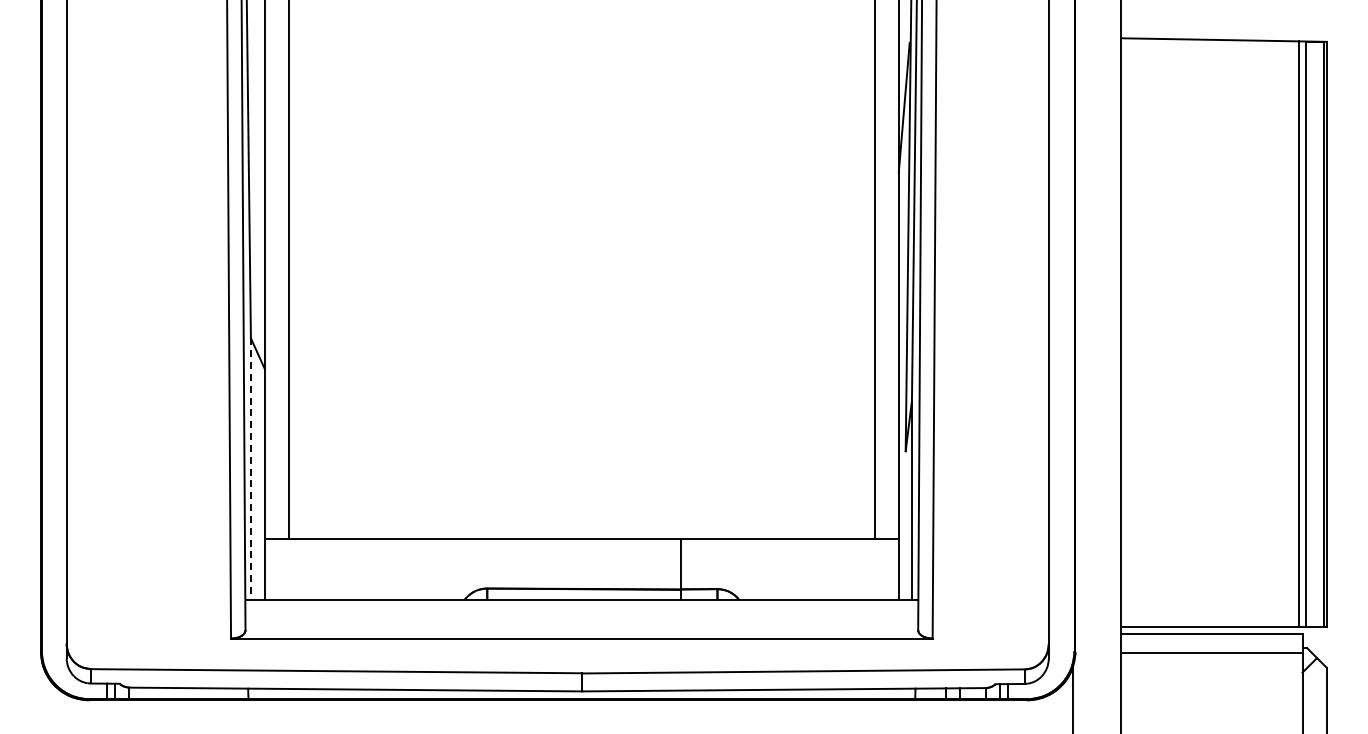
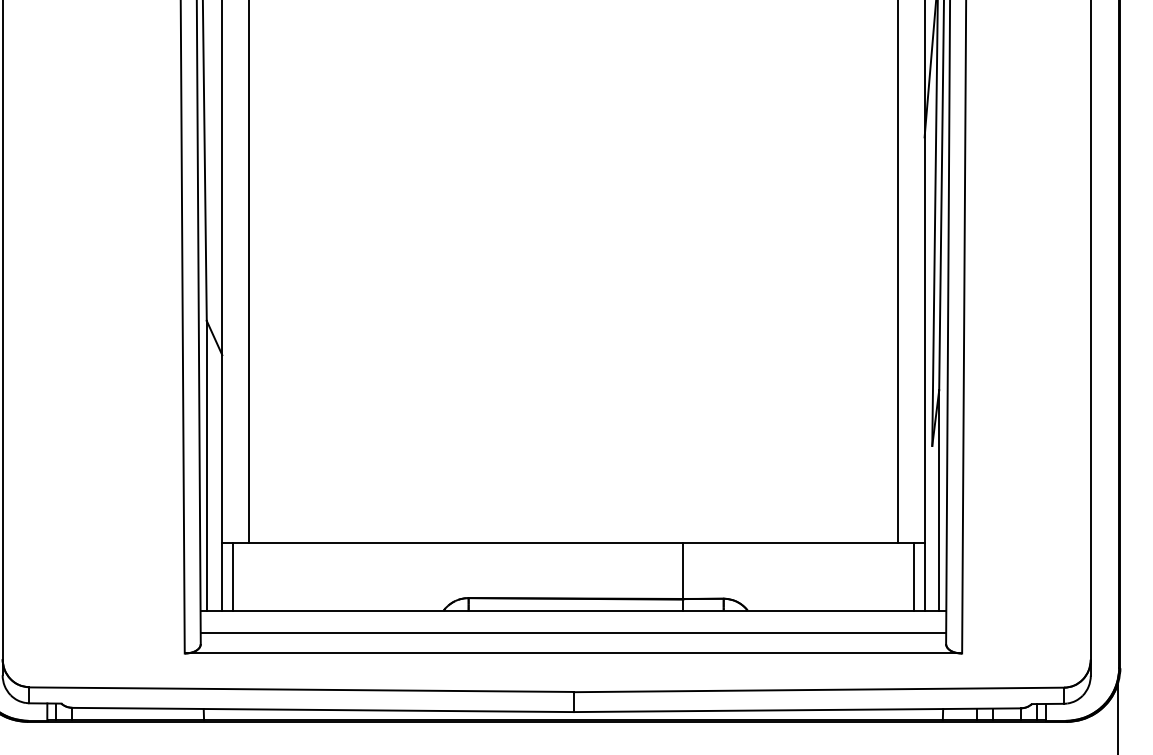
line: (250, 469) -> (206, 466), dashed -> solid
line: (274, 568) -> (232, 575), added
line: (889, 568) -> (914, 575), added
line: (581, 619) -> (573, 632), added

